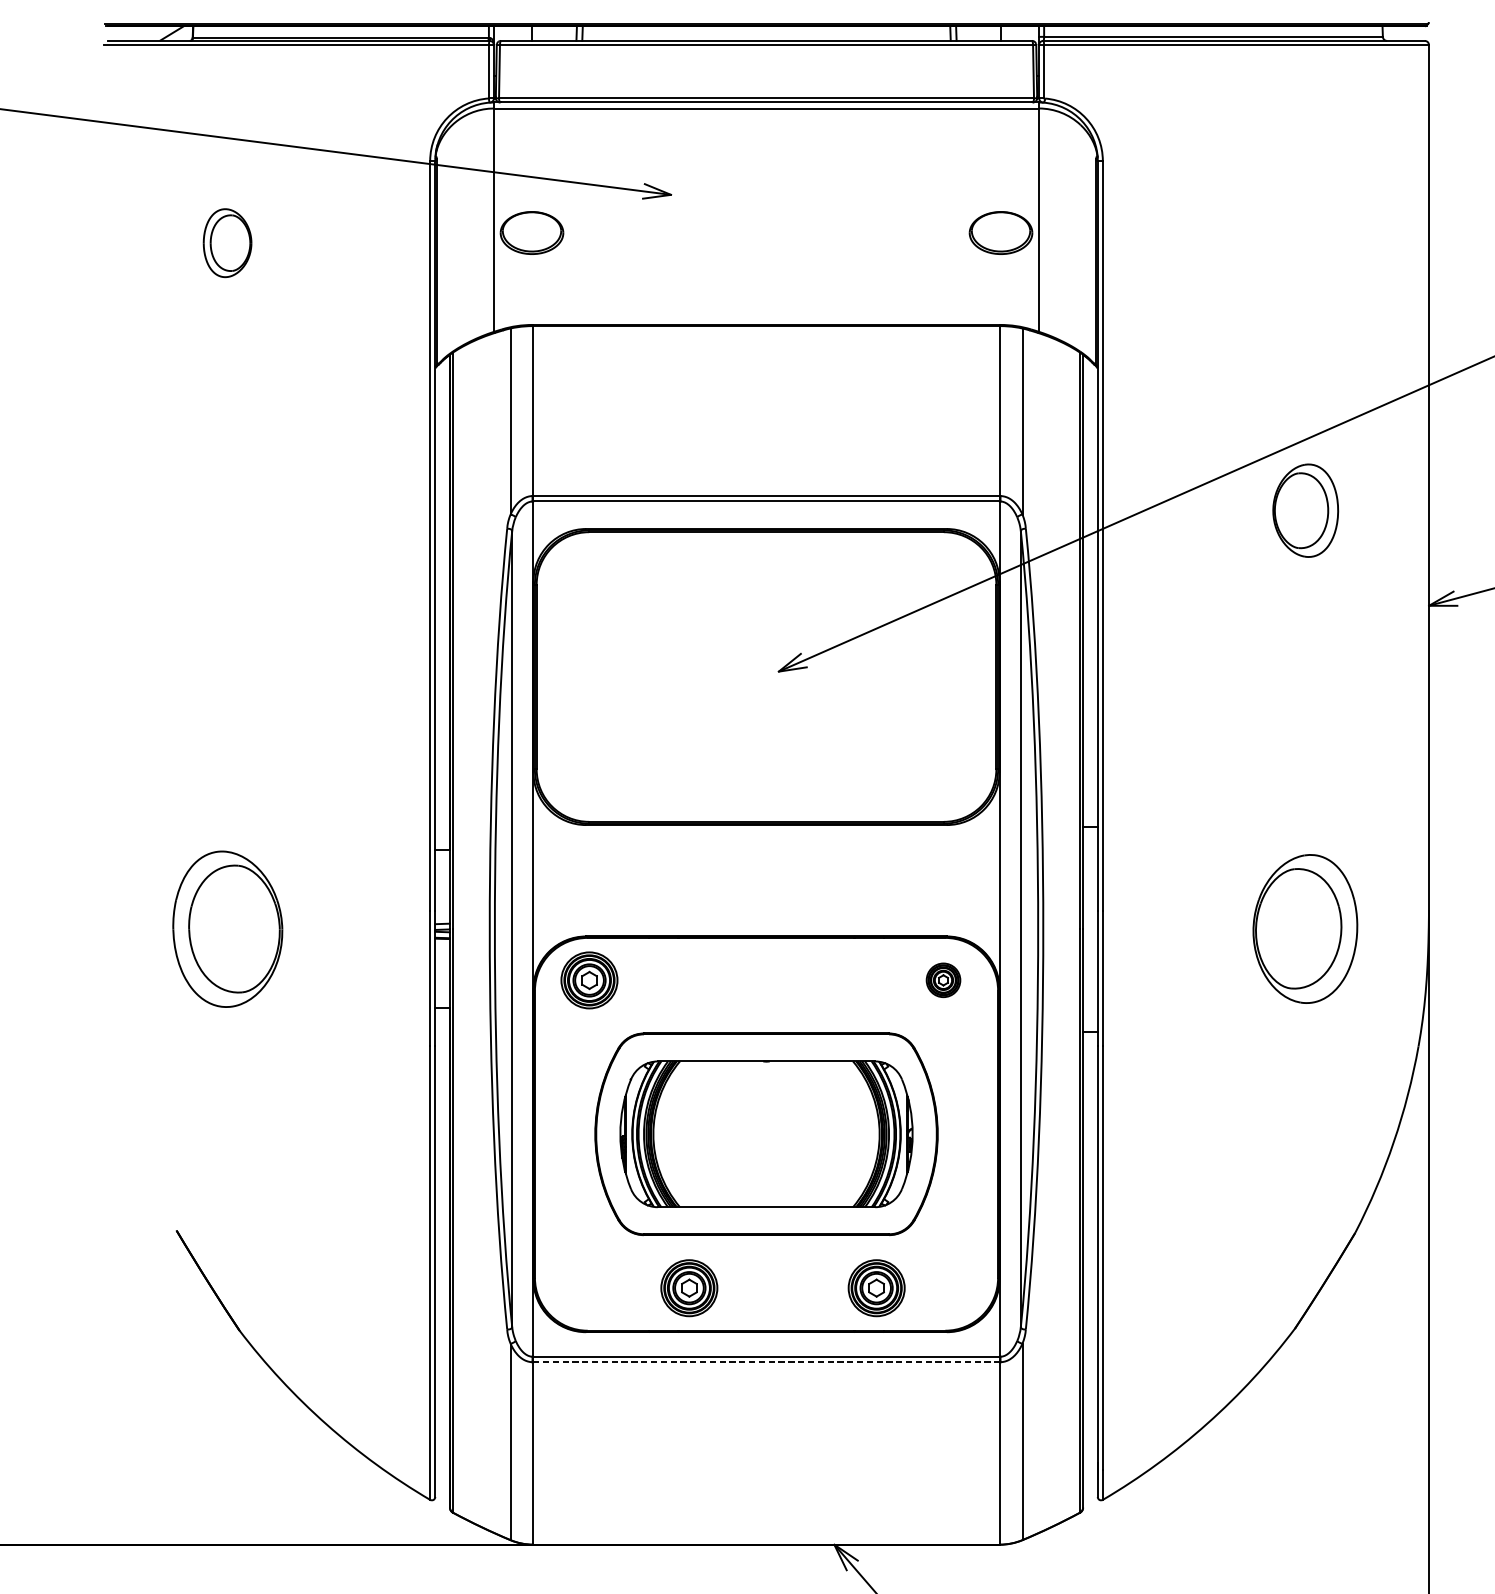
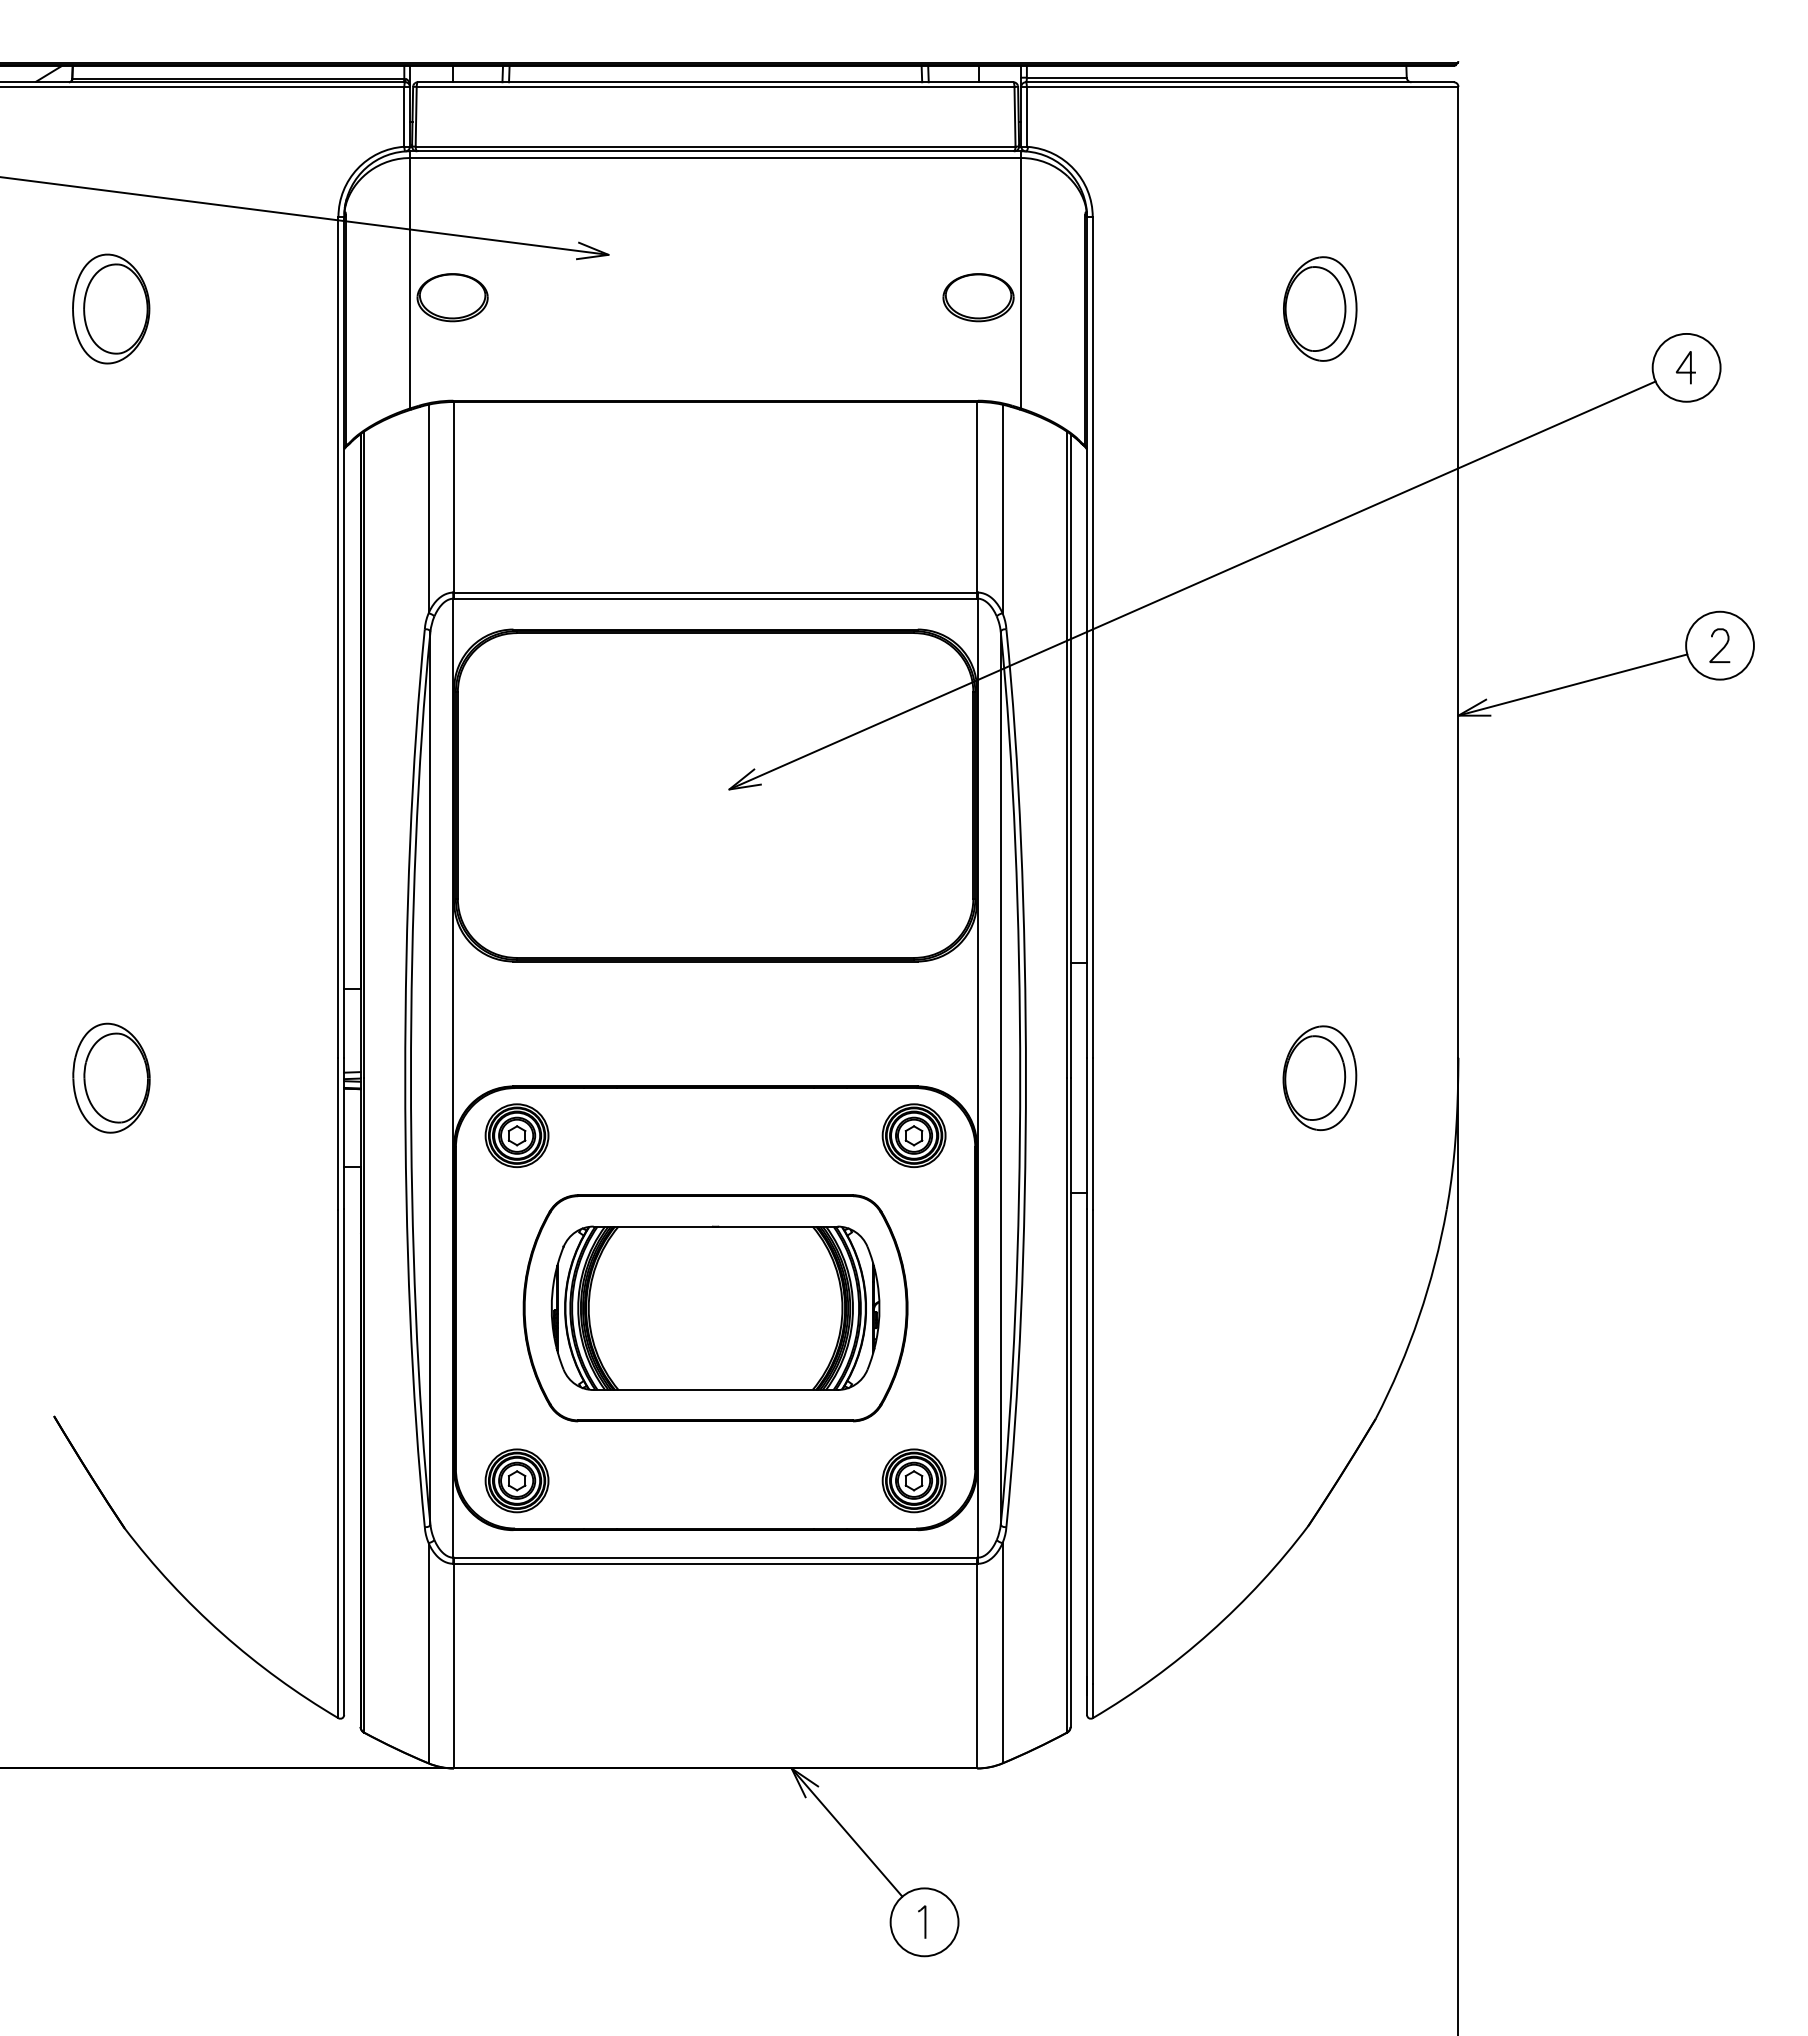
part: (227, 242) -> (111, 308), size x1.43
part: (1305, 510) -> (1320, 308), moved
part: (227, 928) -> (111, 1077), size x0.62
part: (1305, 929) -> (1319, 1078), size x0.62
part: (943, 980) -> (913, 1135), size x1.67
part: (688, 1287) -> (516, 1480), moved
part: (876, 1287) -> (913, 1480), moved
line: (766, 1361) -> (715, 1563), dashed -> solid

